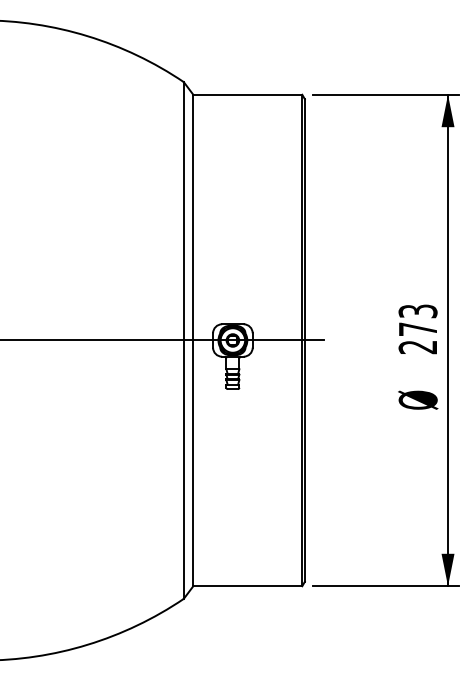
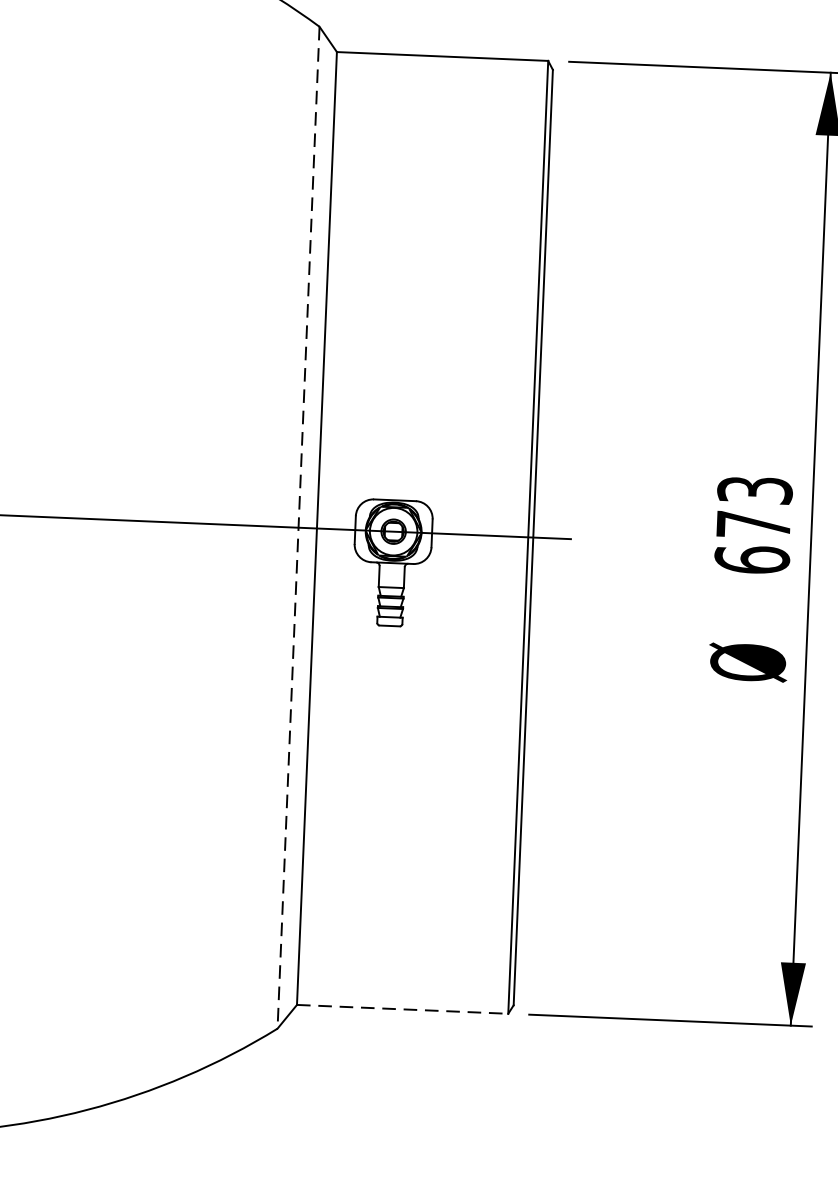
line: (183, 340) -> (297, 527), solid -> dashed
text: (417, 347) -> (751, 560), 273 -> 673
line: (248, 586) -> (403, 1009), solid -> dashed

